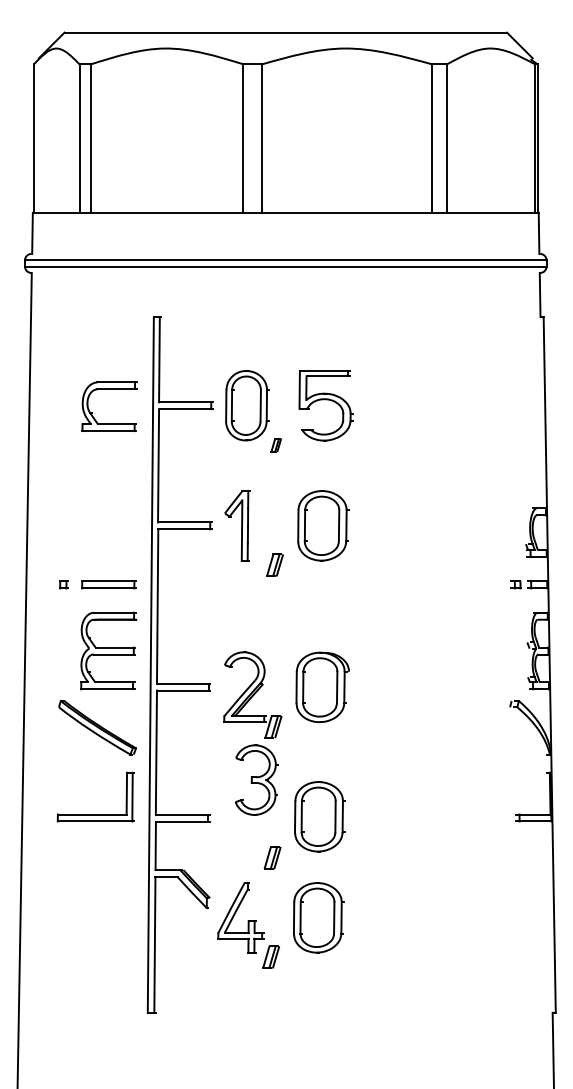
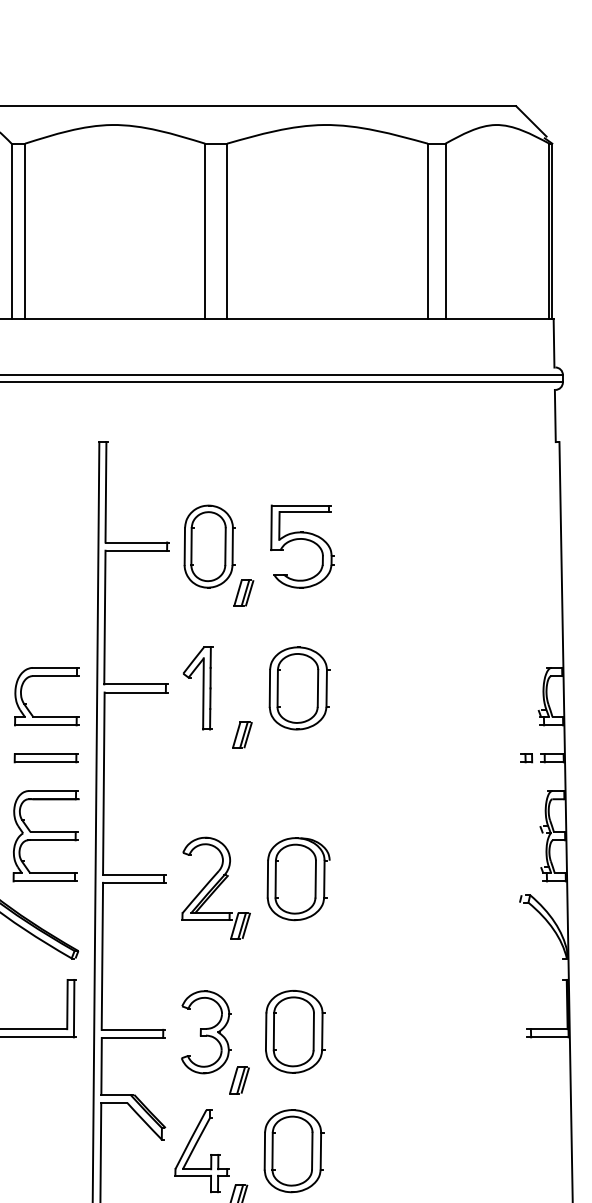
part: (109, 389) -> (46, 676), moved
part: (276, 444) -> (244, 592), size x1.67
part: (256, 779) -> (206, 1031), moved

